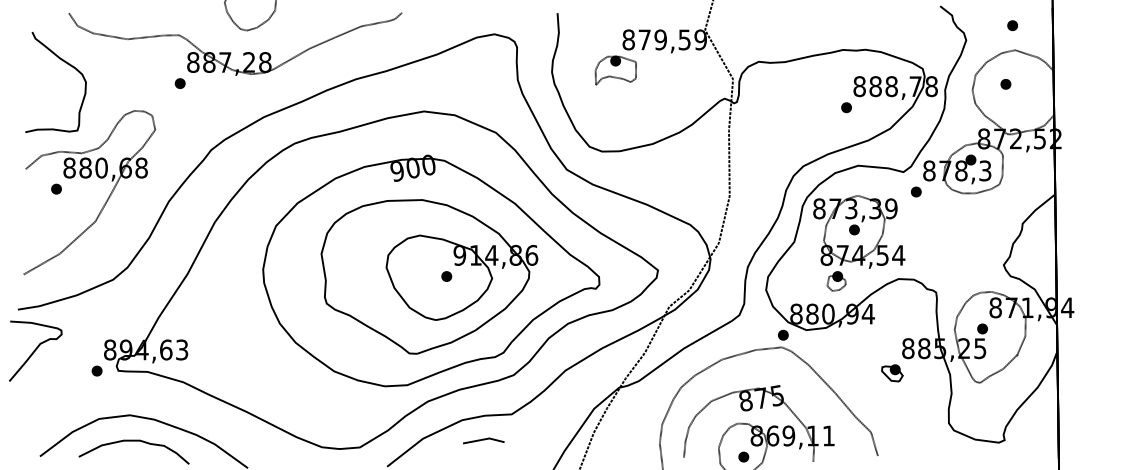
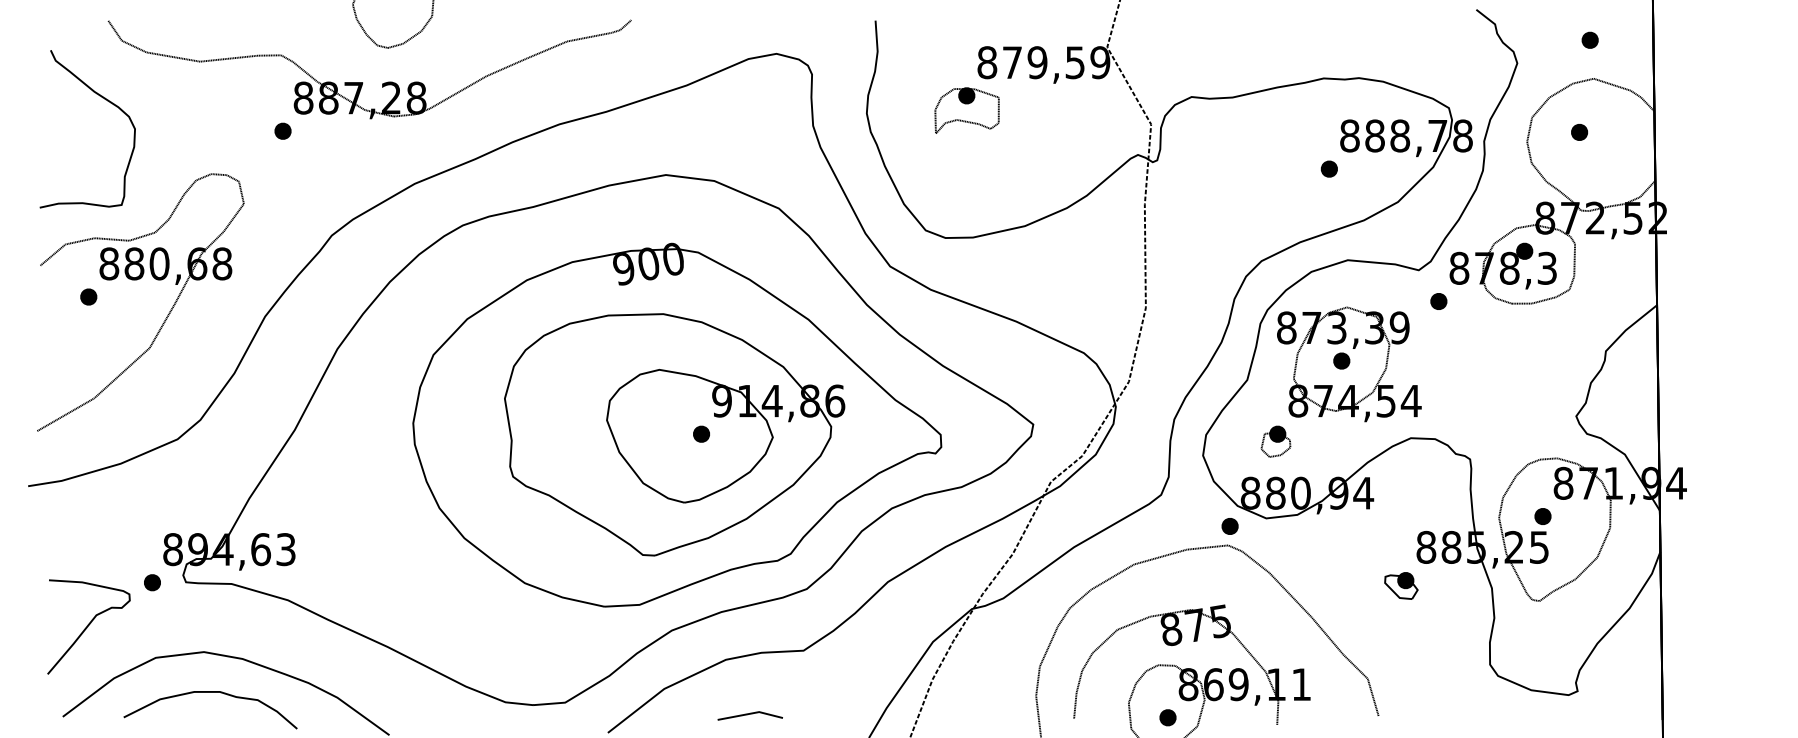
part: (836, 281) -> (1275, 442), moved
curve: (35, 350) -> (88, 625), moved
line: (483, 440) -> (749, 715), moved

